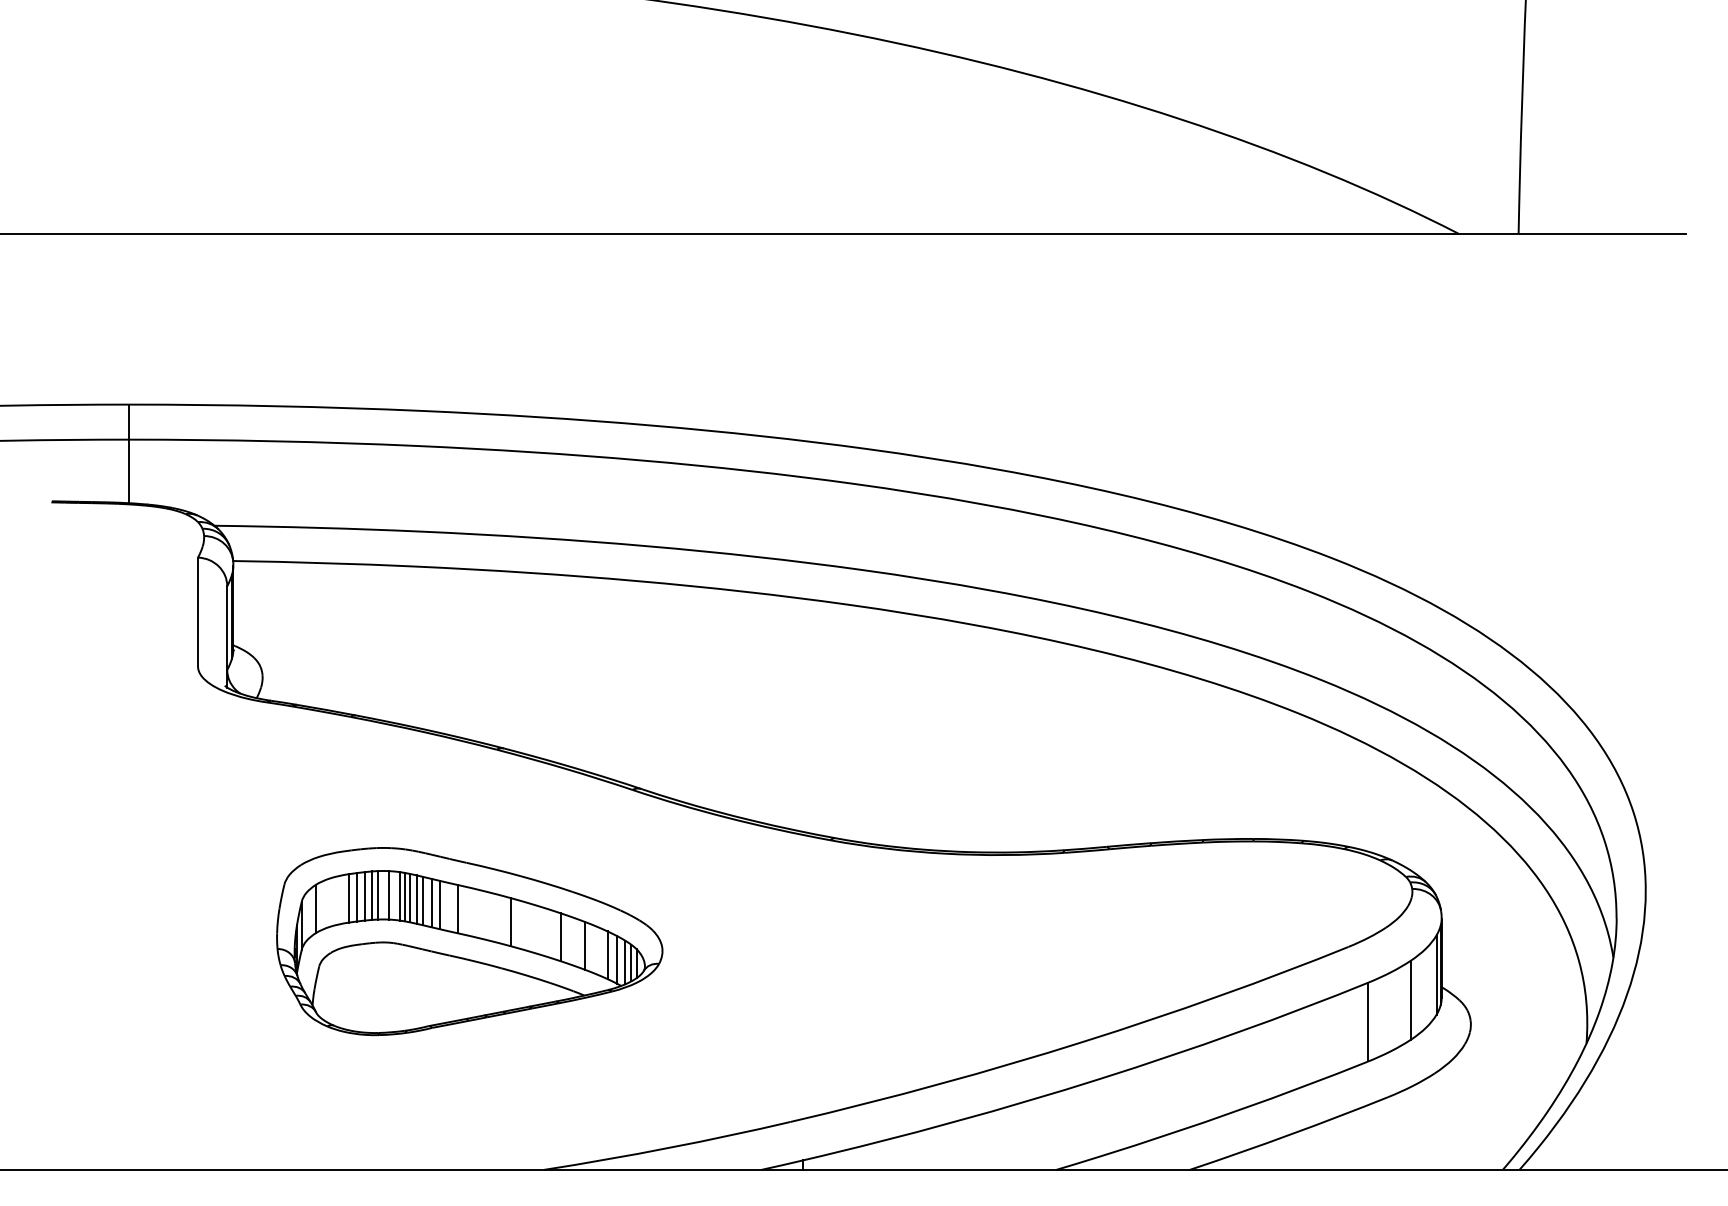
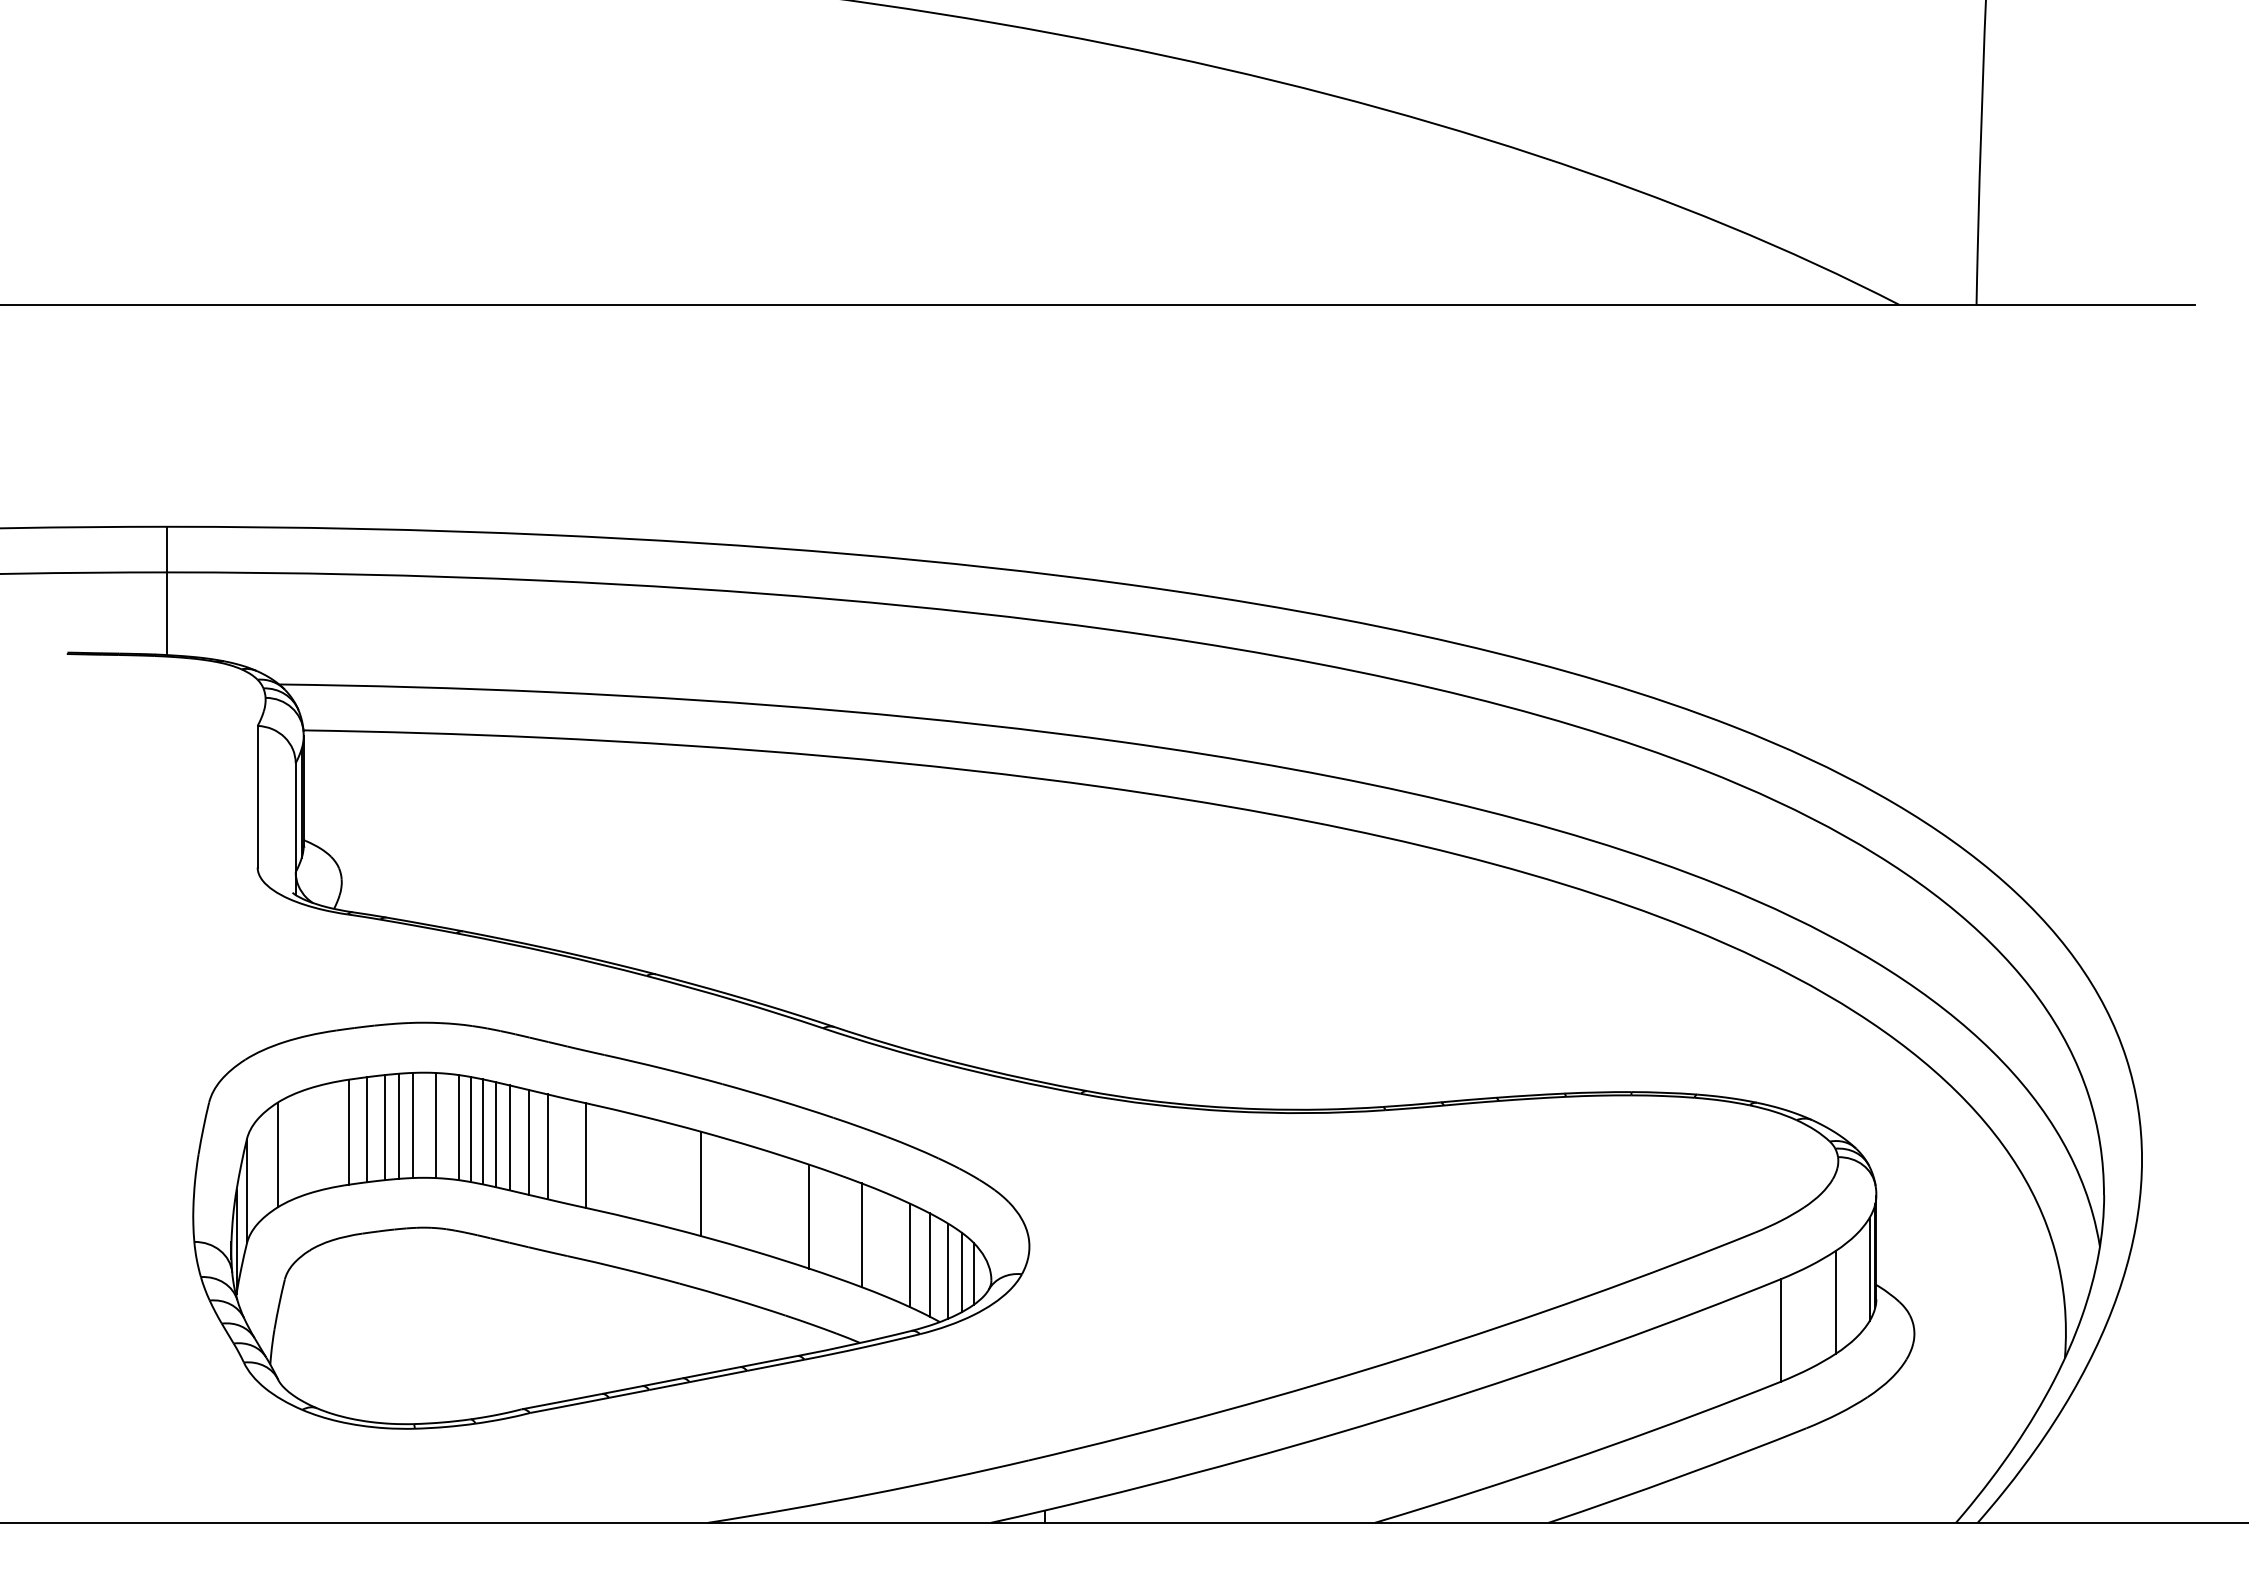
part: (469, 941) -> (611, 1225), size x1.67

